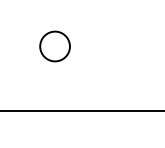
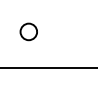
circle: (54, 45) -> (28, 31), moved

